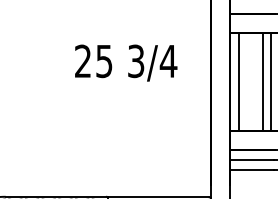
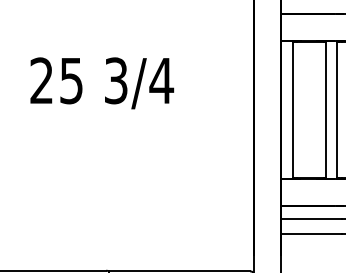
text: (126, 62) -> (102, 82), moved

